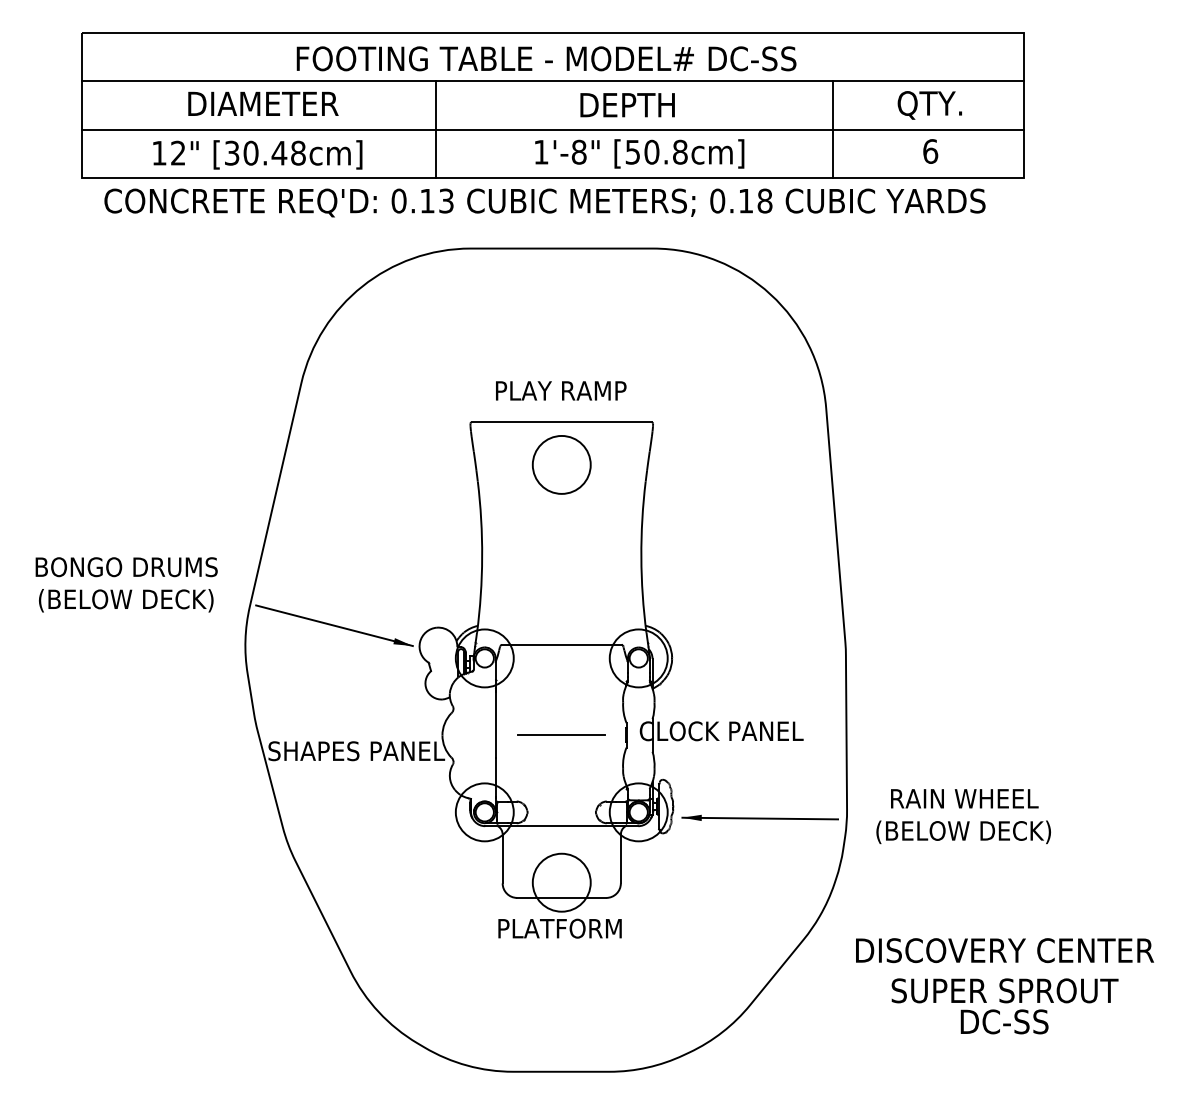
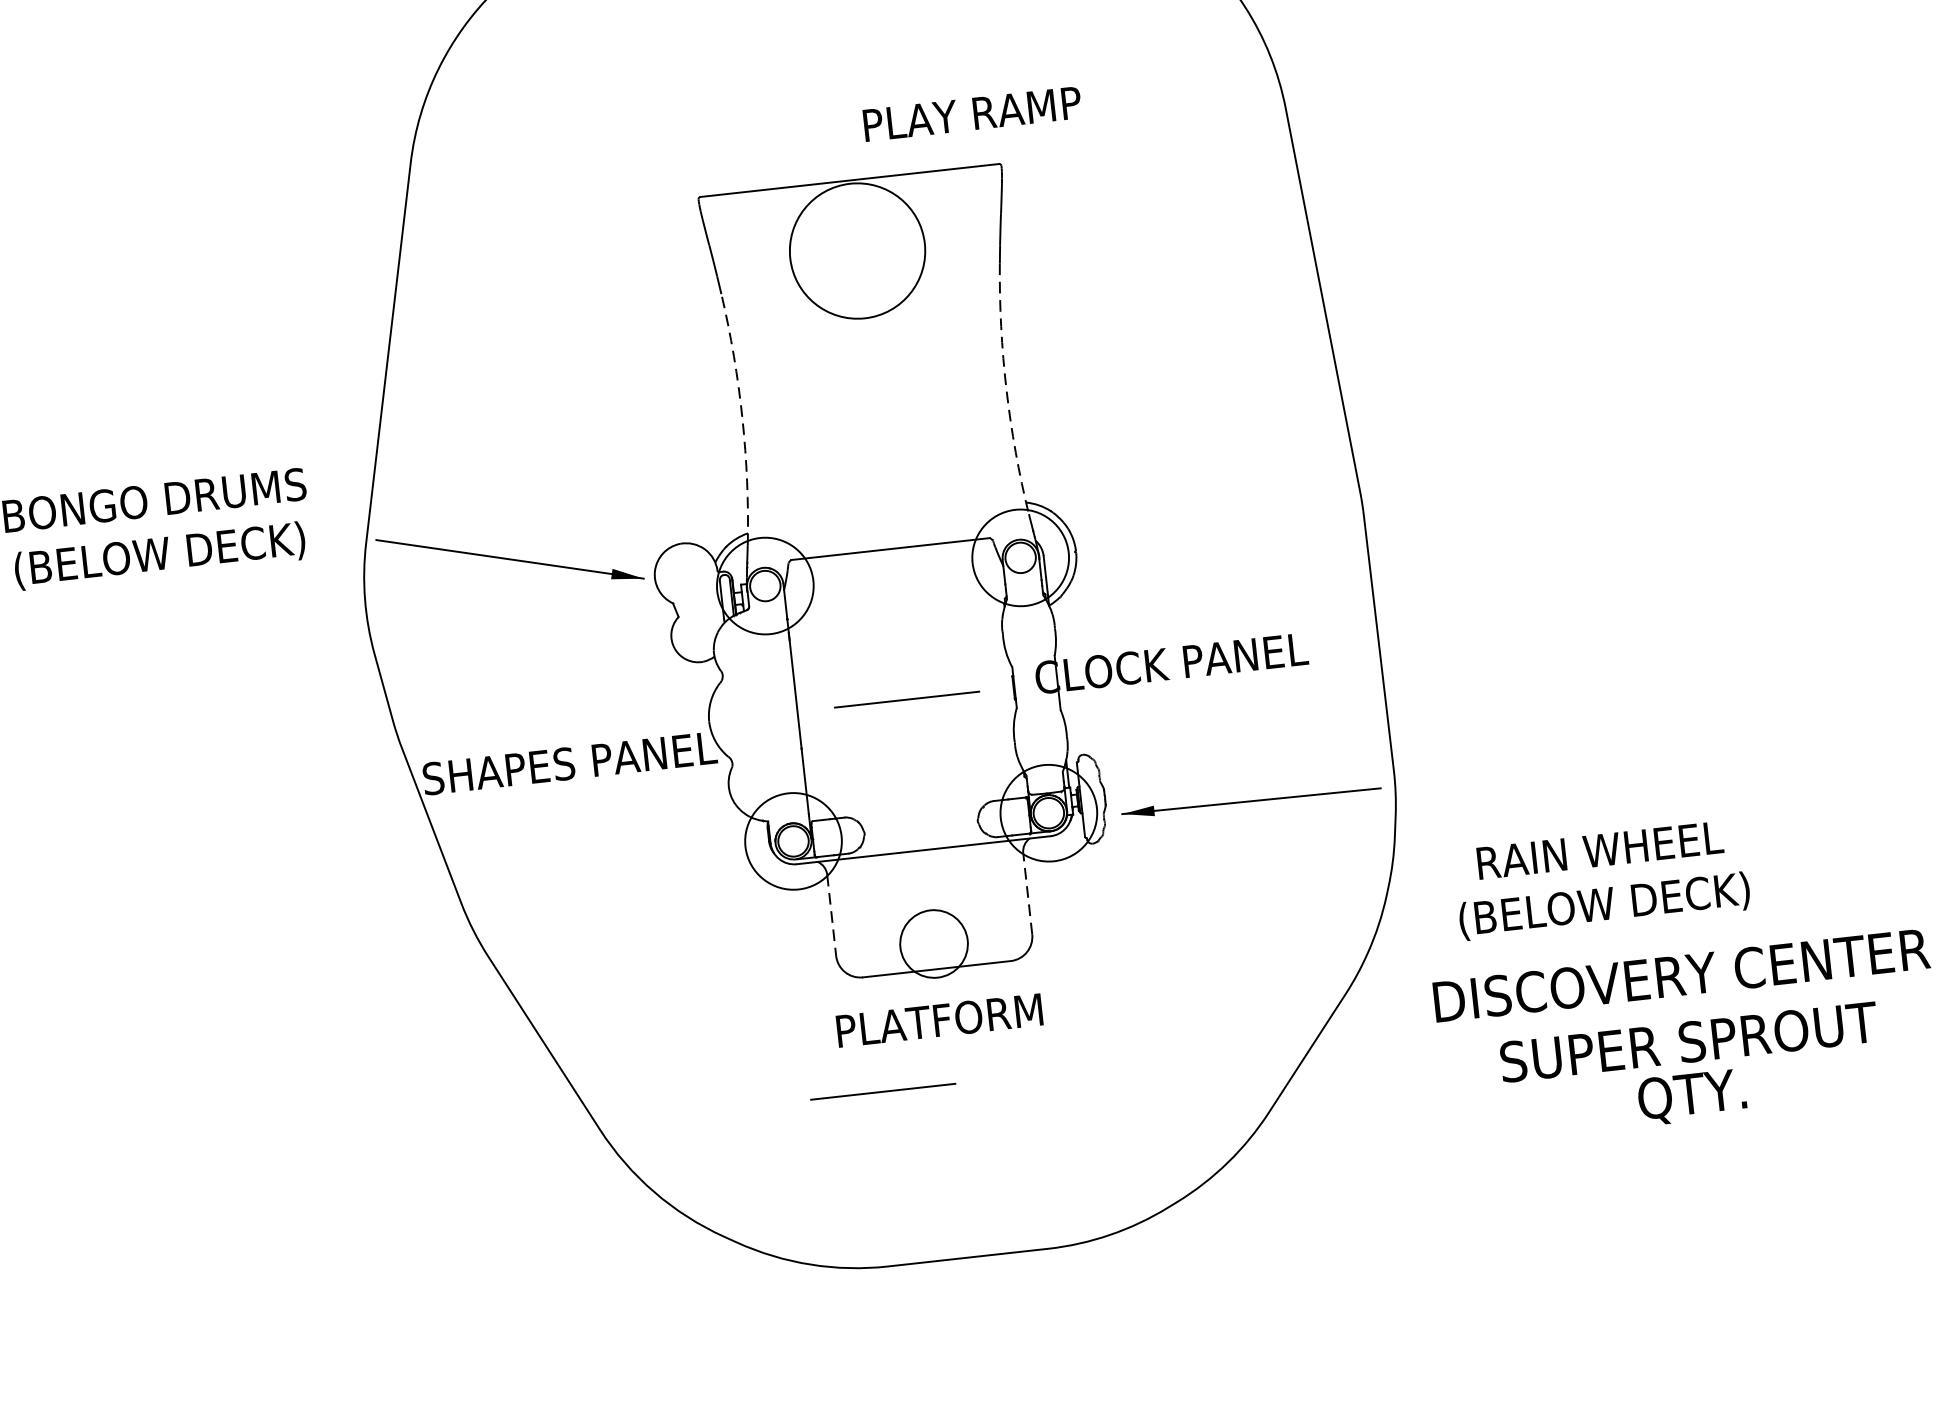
text: (561, 390) -> (972, 113), moved
circle: (561, 464) -> (857, 250), size x1.4
arc: (482, 557) -> (743, 419), solid -> dashed
arc: (641, 557) -> (1006, 389), solid -> dashed
text: (963, 816) -> (1601, 880), moved
line: (620, 858) -> (1027, 893), solid -> dashed
line: (502, 859) -> (831, 916), solid -> dashed
circle: (561, 882) -> (933, 943), size x0.7
line: (521, 966) -> (882, 1090), added
text: (1004, 1023) -> (1694, 1096), DC-SS -> QTY.

